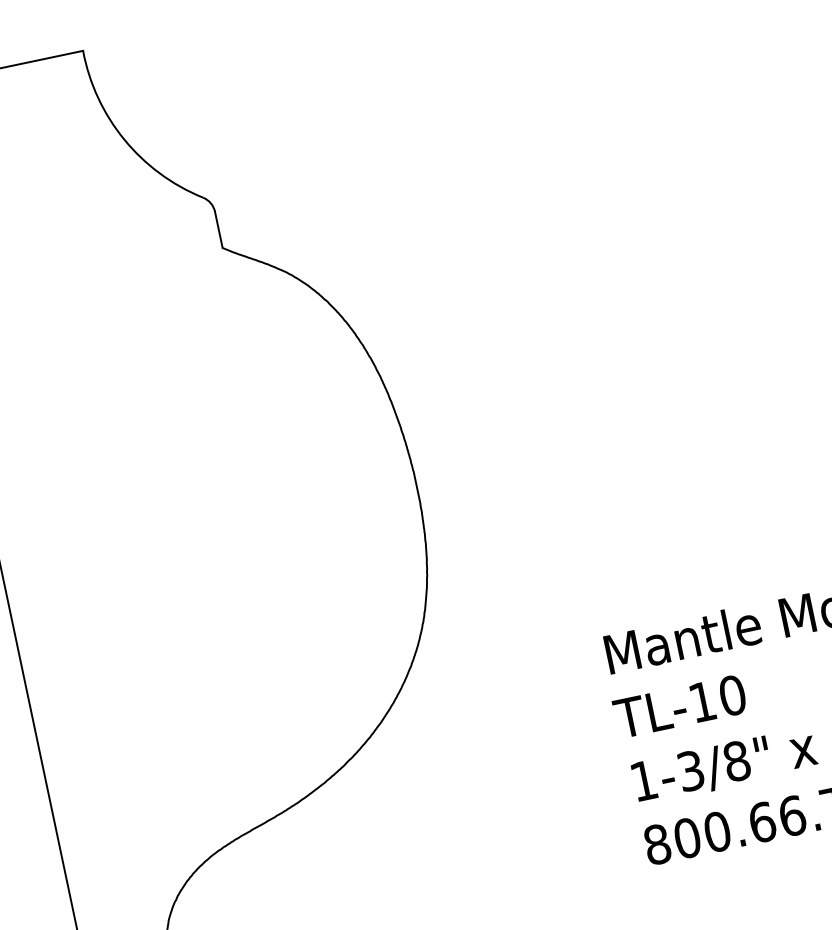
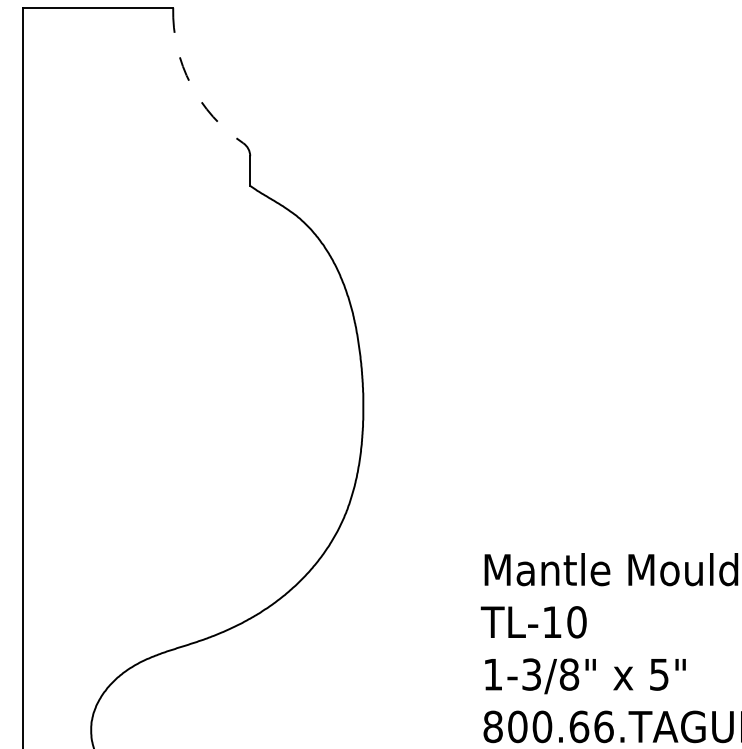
arc: (123, 139) -> (190, 84), solid -> dashed

